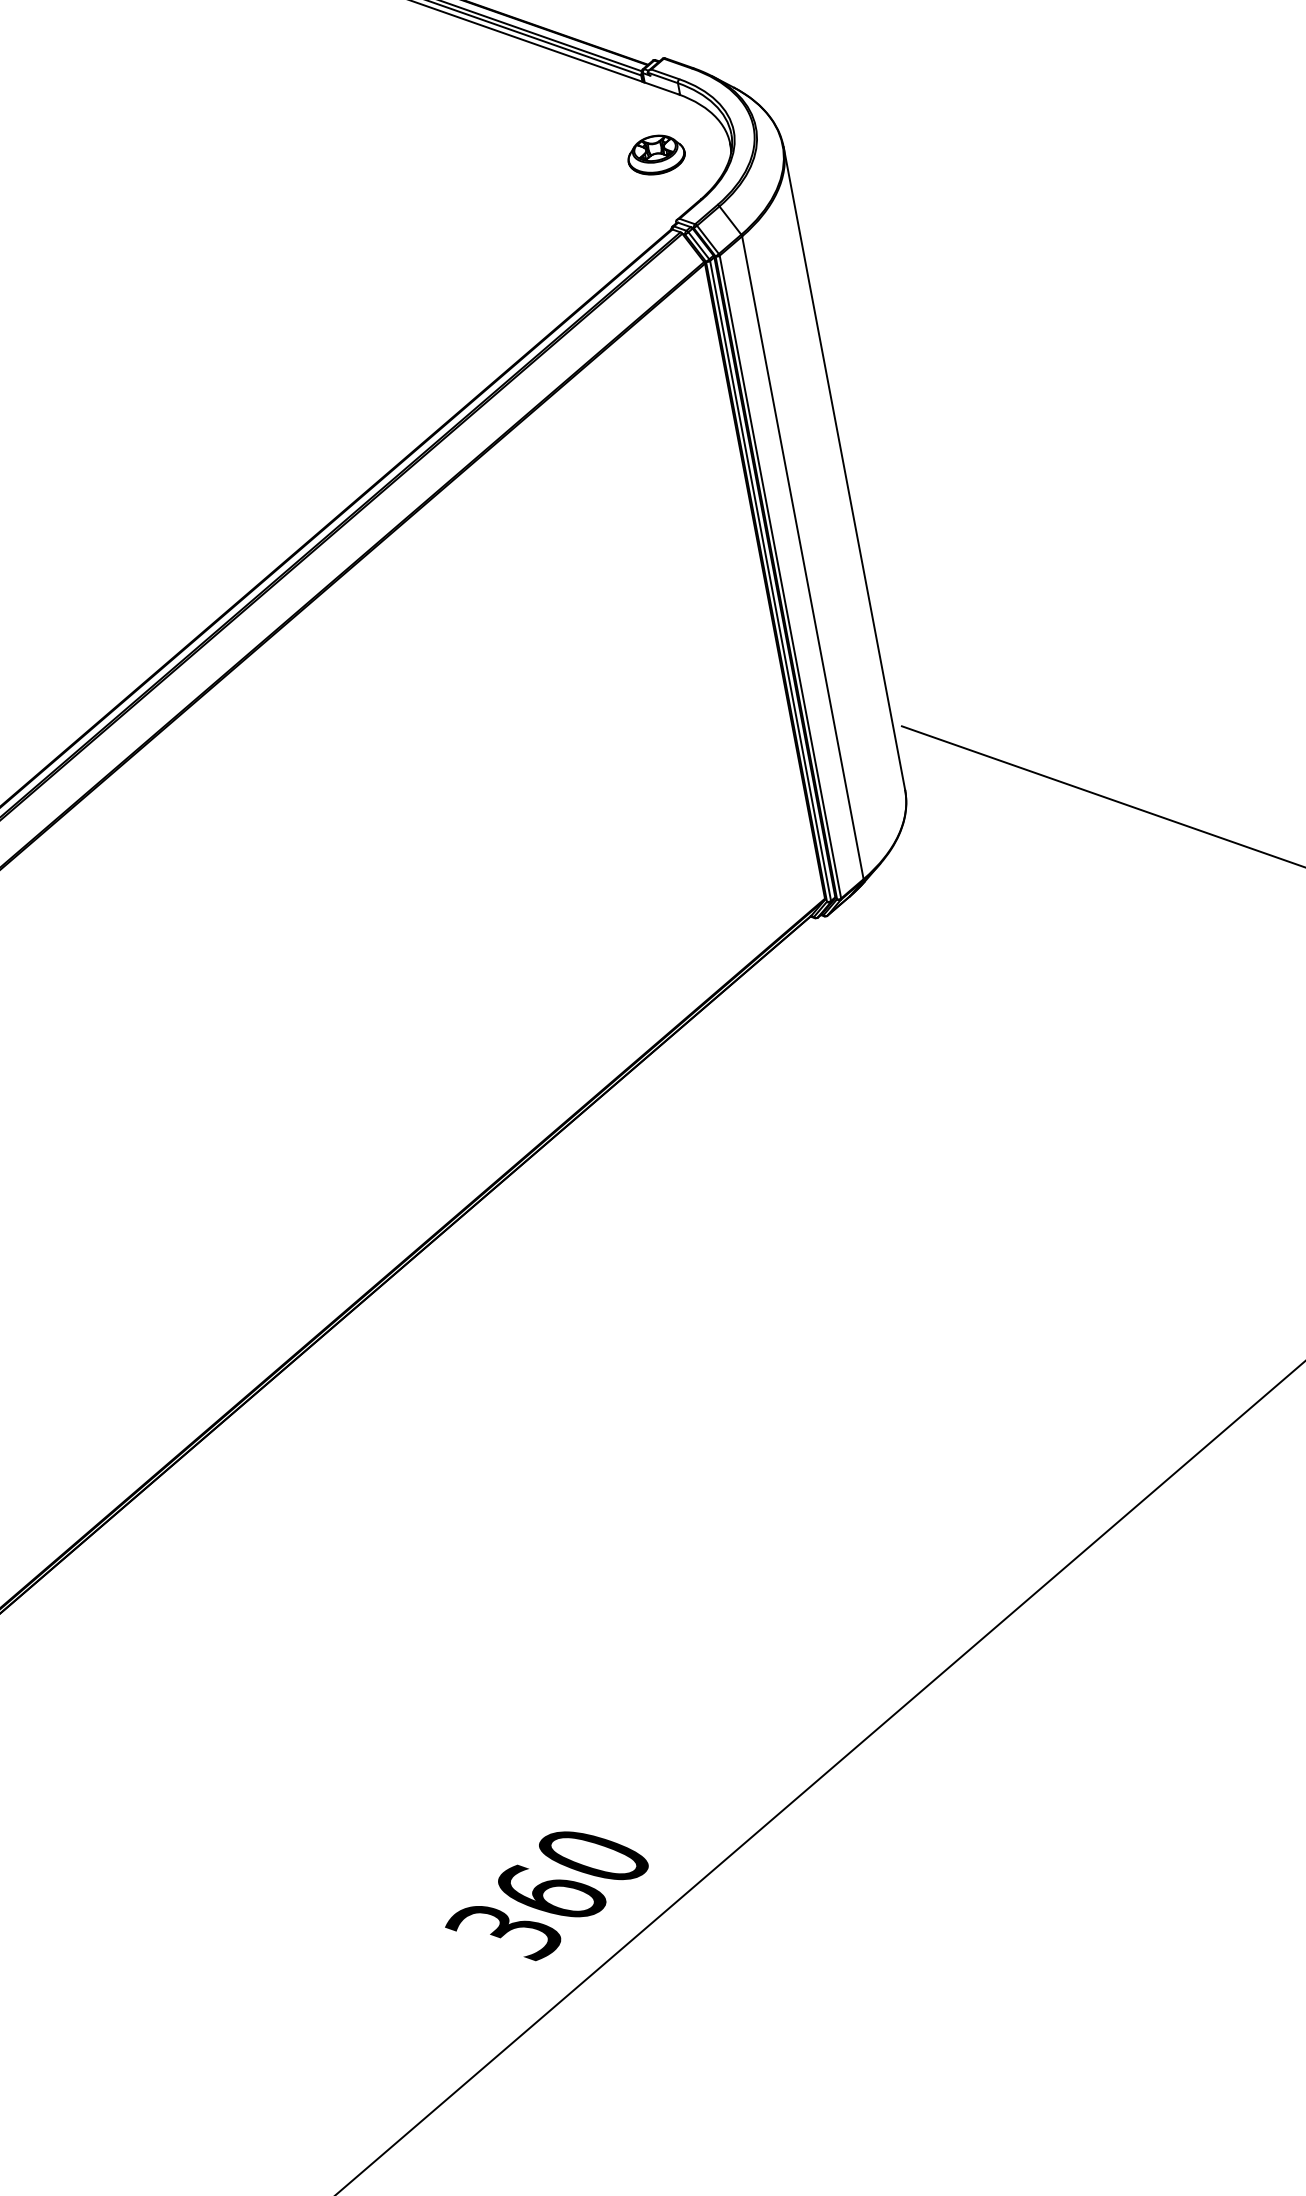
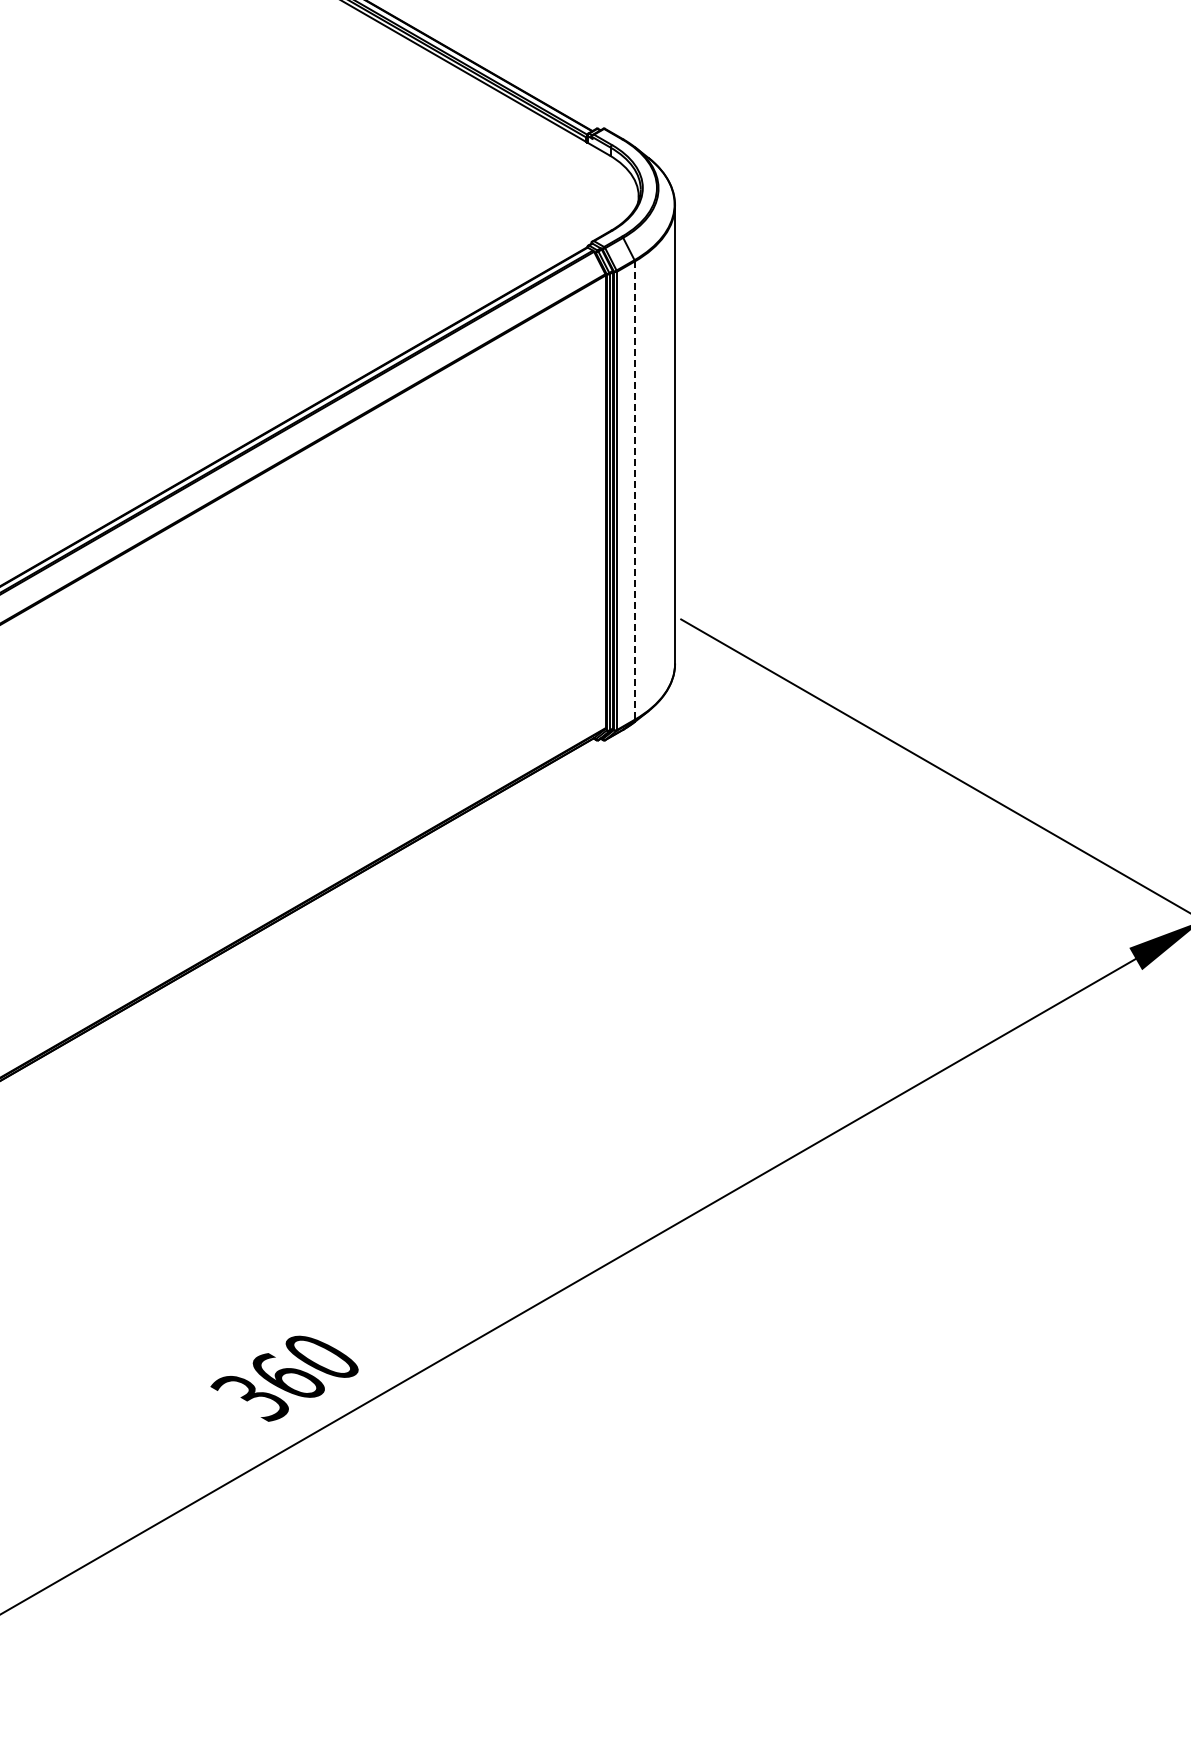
part: (656, 155) -> (586, 194), removed
line: (802, 559) -> (634, 491), solid -> dashed

